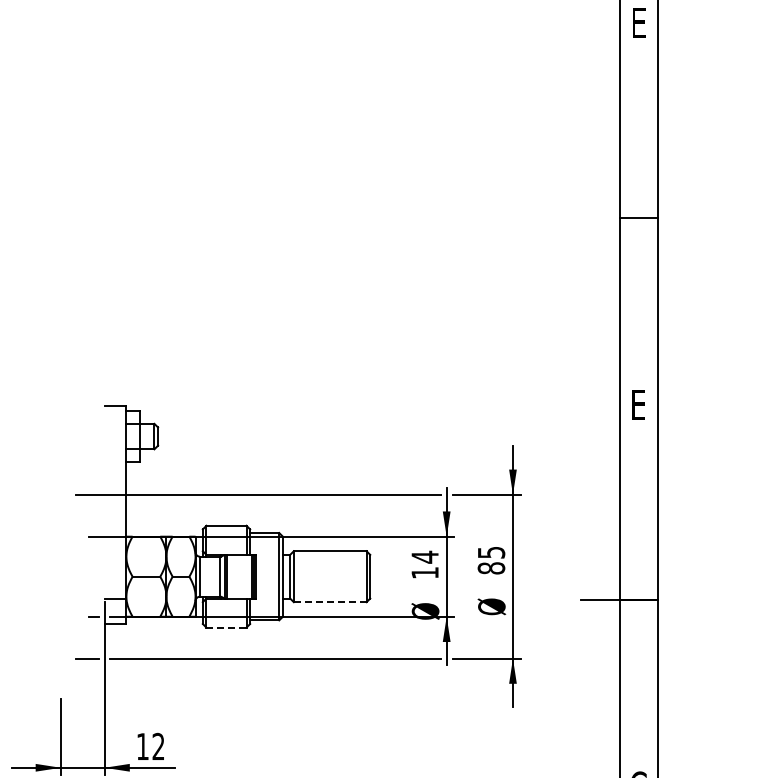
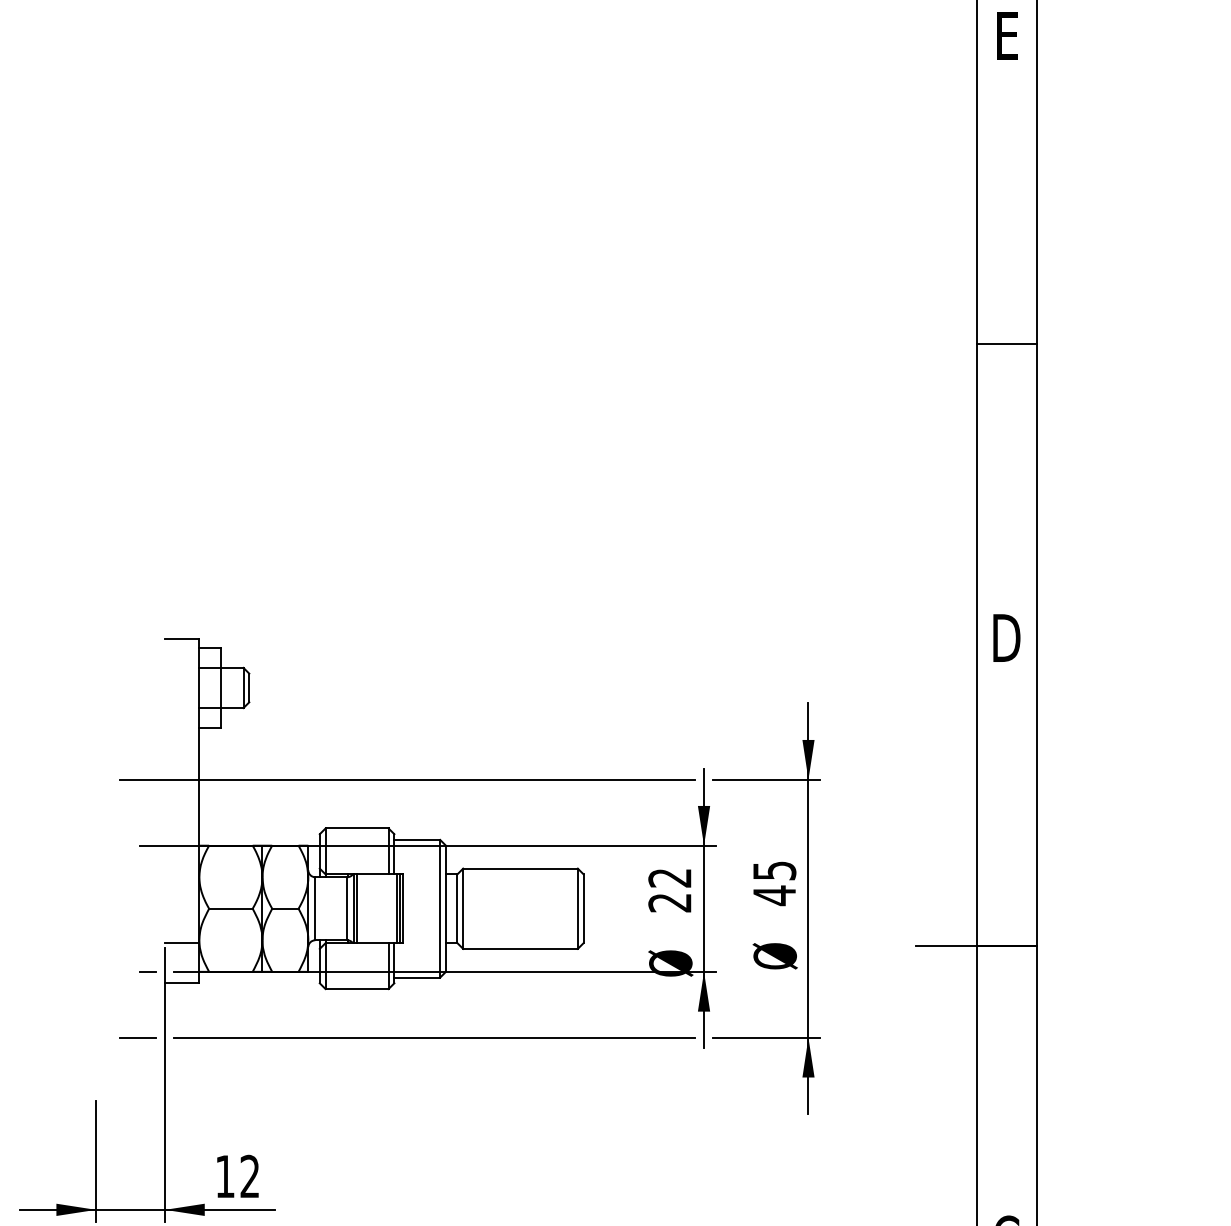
text: (638, 404) -> (1006, 637), E -> D
text: (424, 564) -> (669, 889), 14 -> 22
text: (491, 567) -> (774, 894), 85 -> 45
line: (330, 602) -> (520, 949), dashed -> solid
line: (226, 627) -> (357, 988), dashed -> solid

